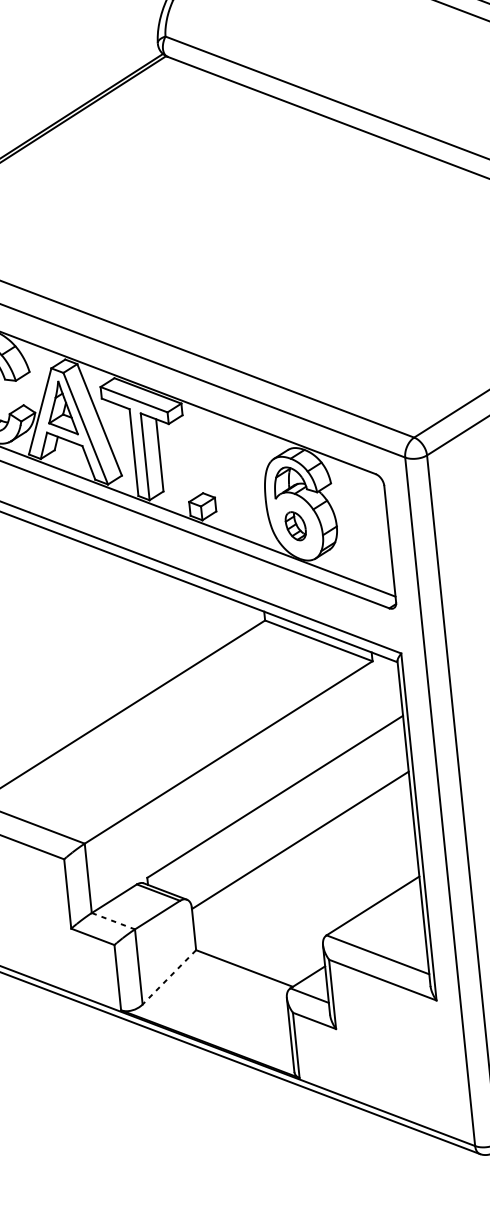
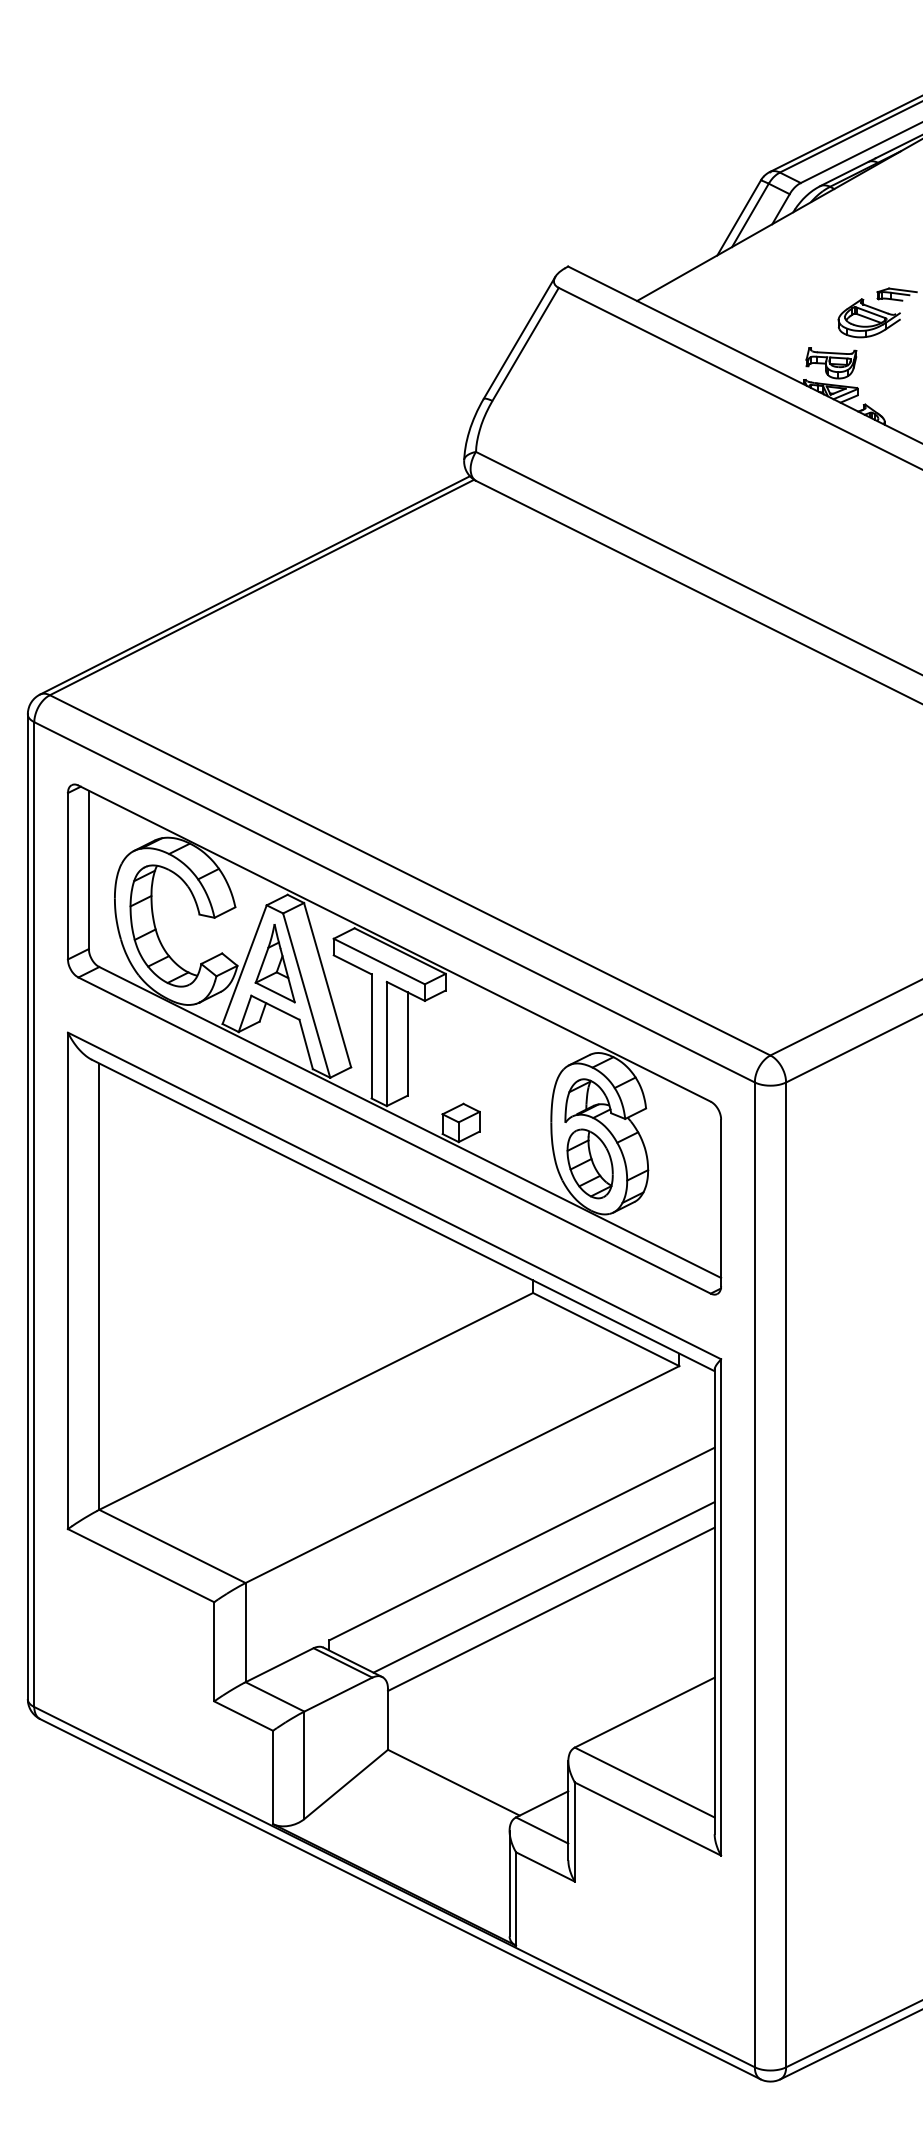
part: (295, 525) -> (589, 1163), size x1.67
line: (293, 825) -> (543, 1587), added
line: (113, 920) -> (275, 1696), dashed -> solid
line: (168, 977) -> (345, 1784), dashed -> solid

